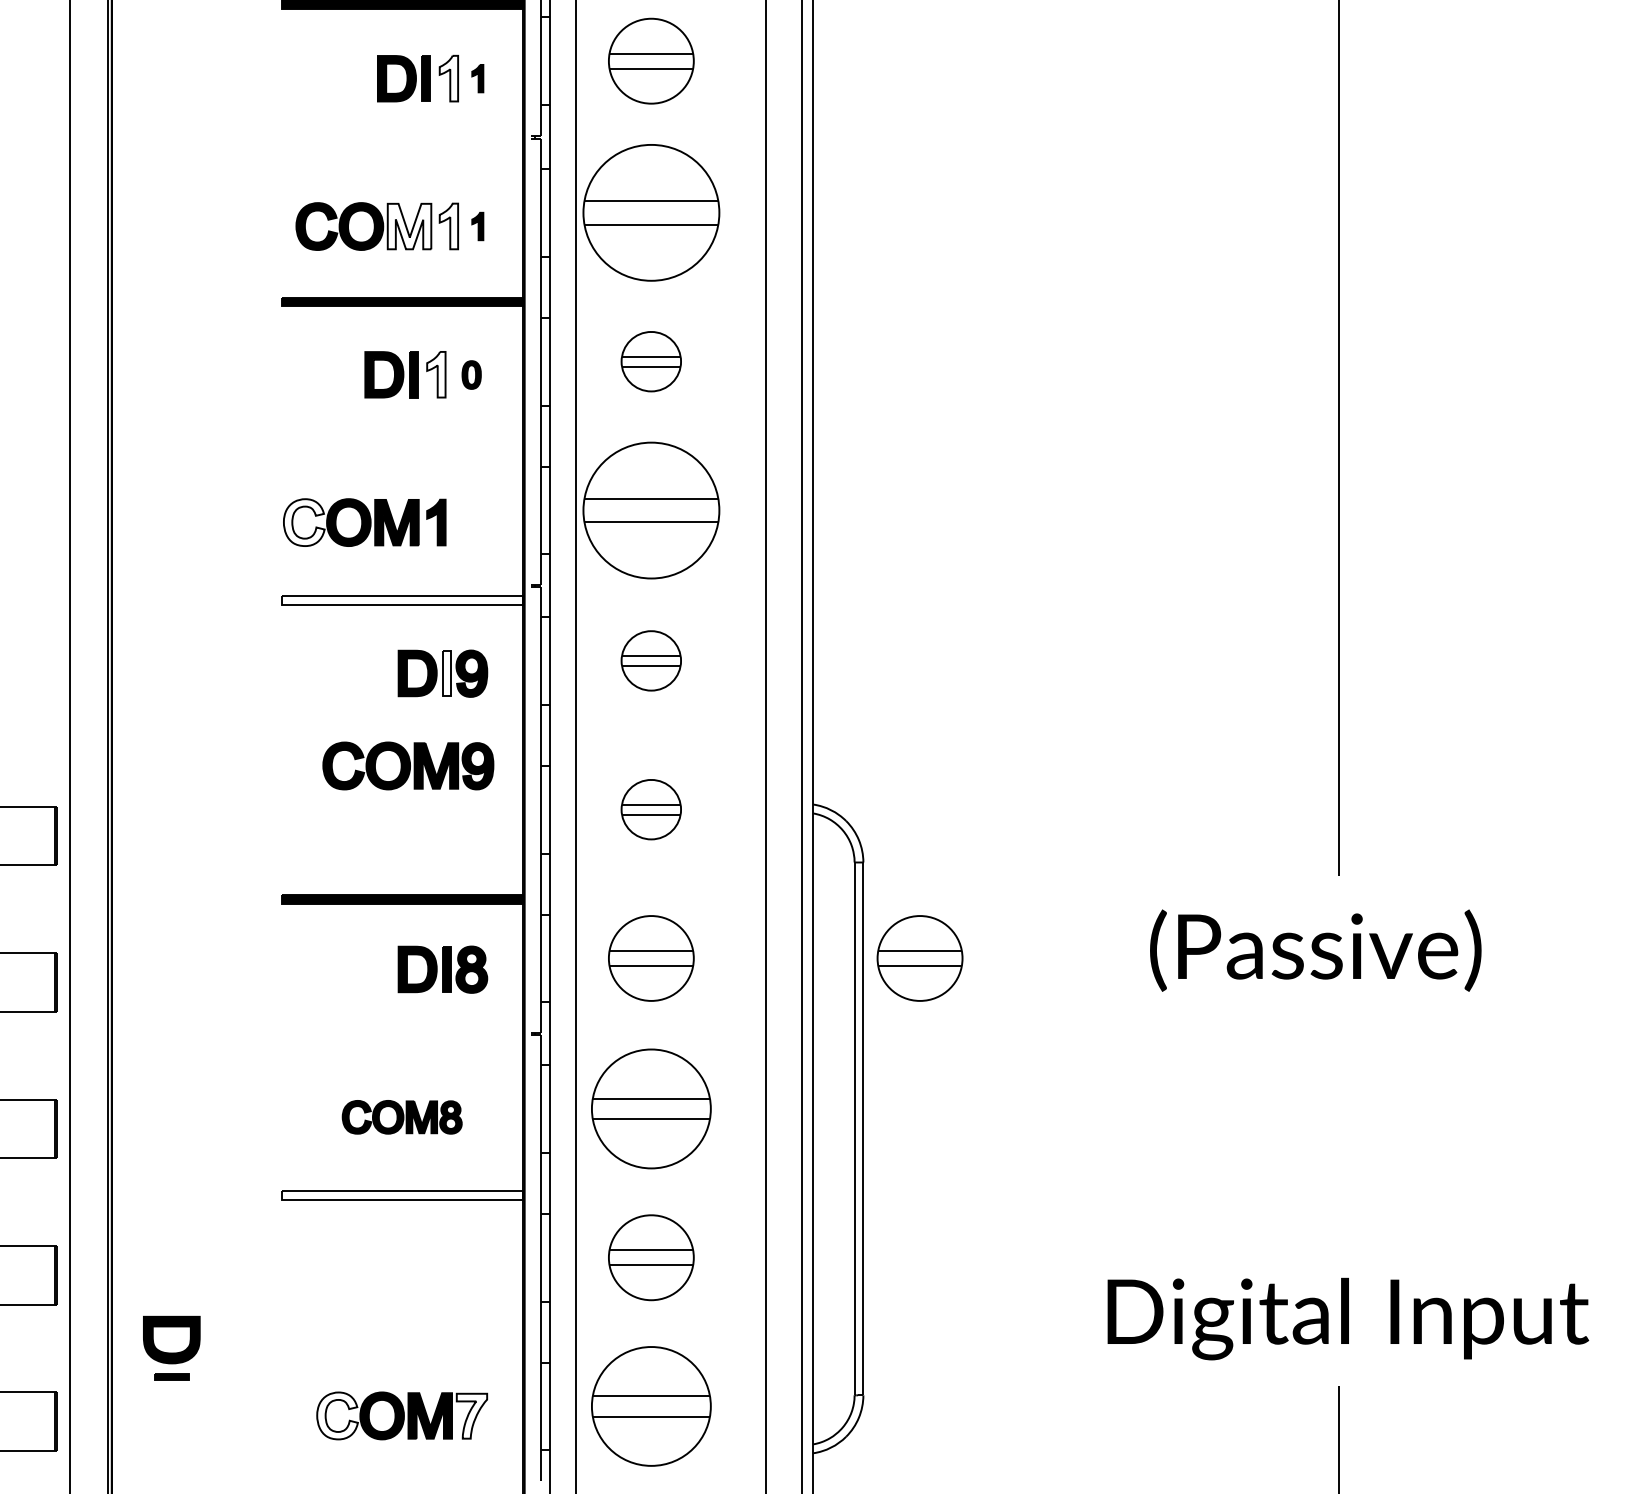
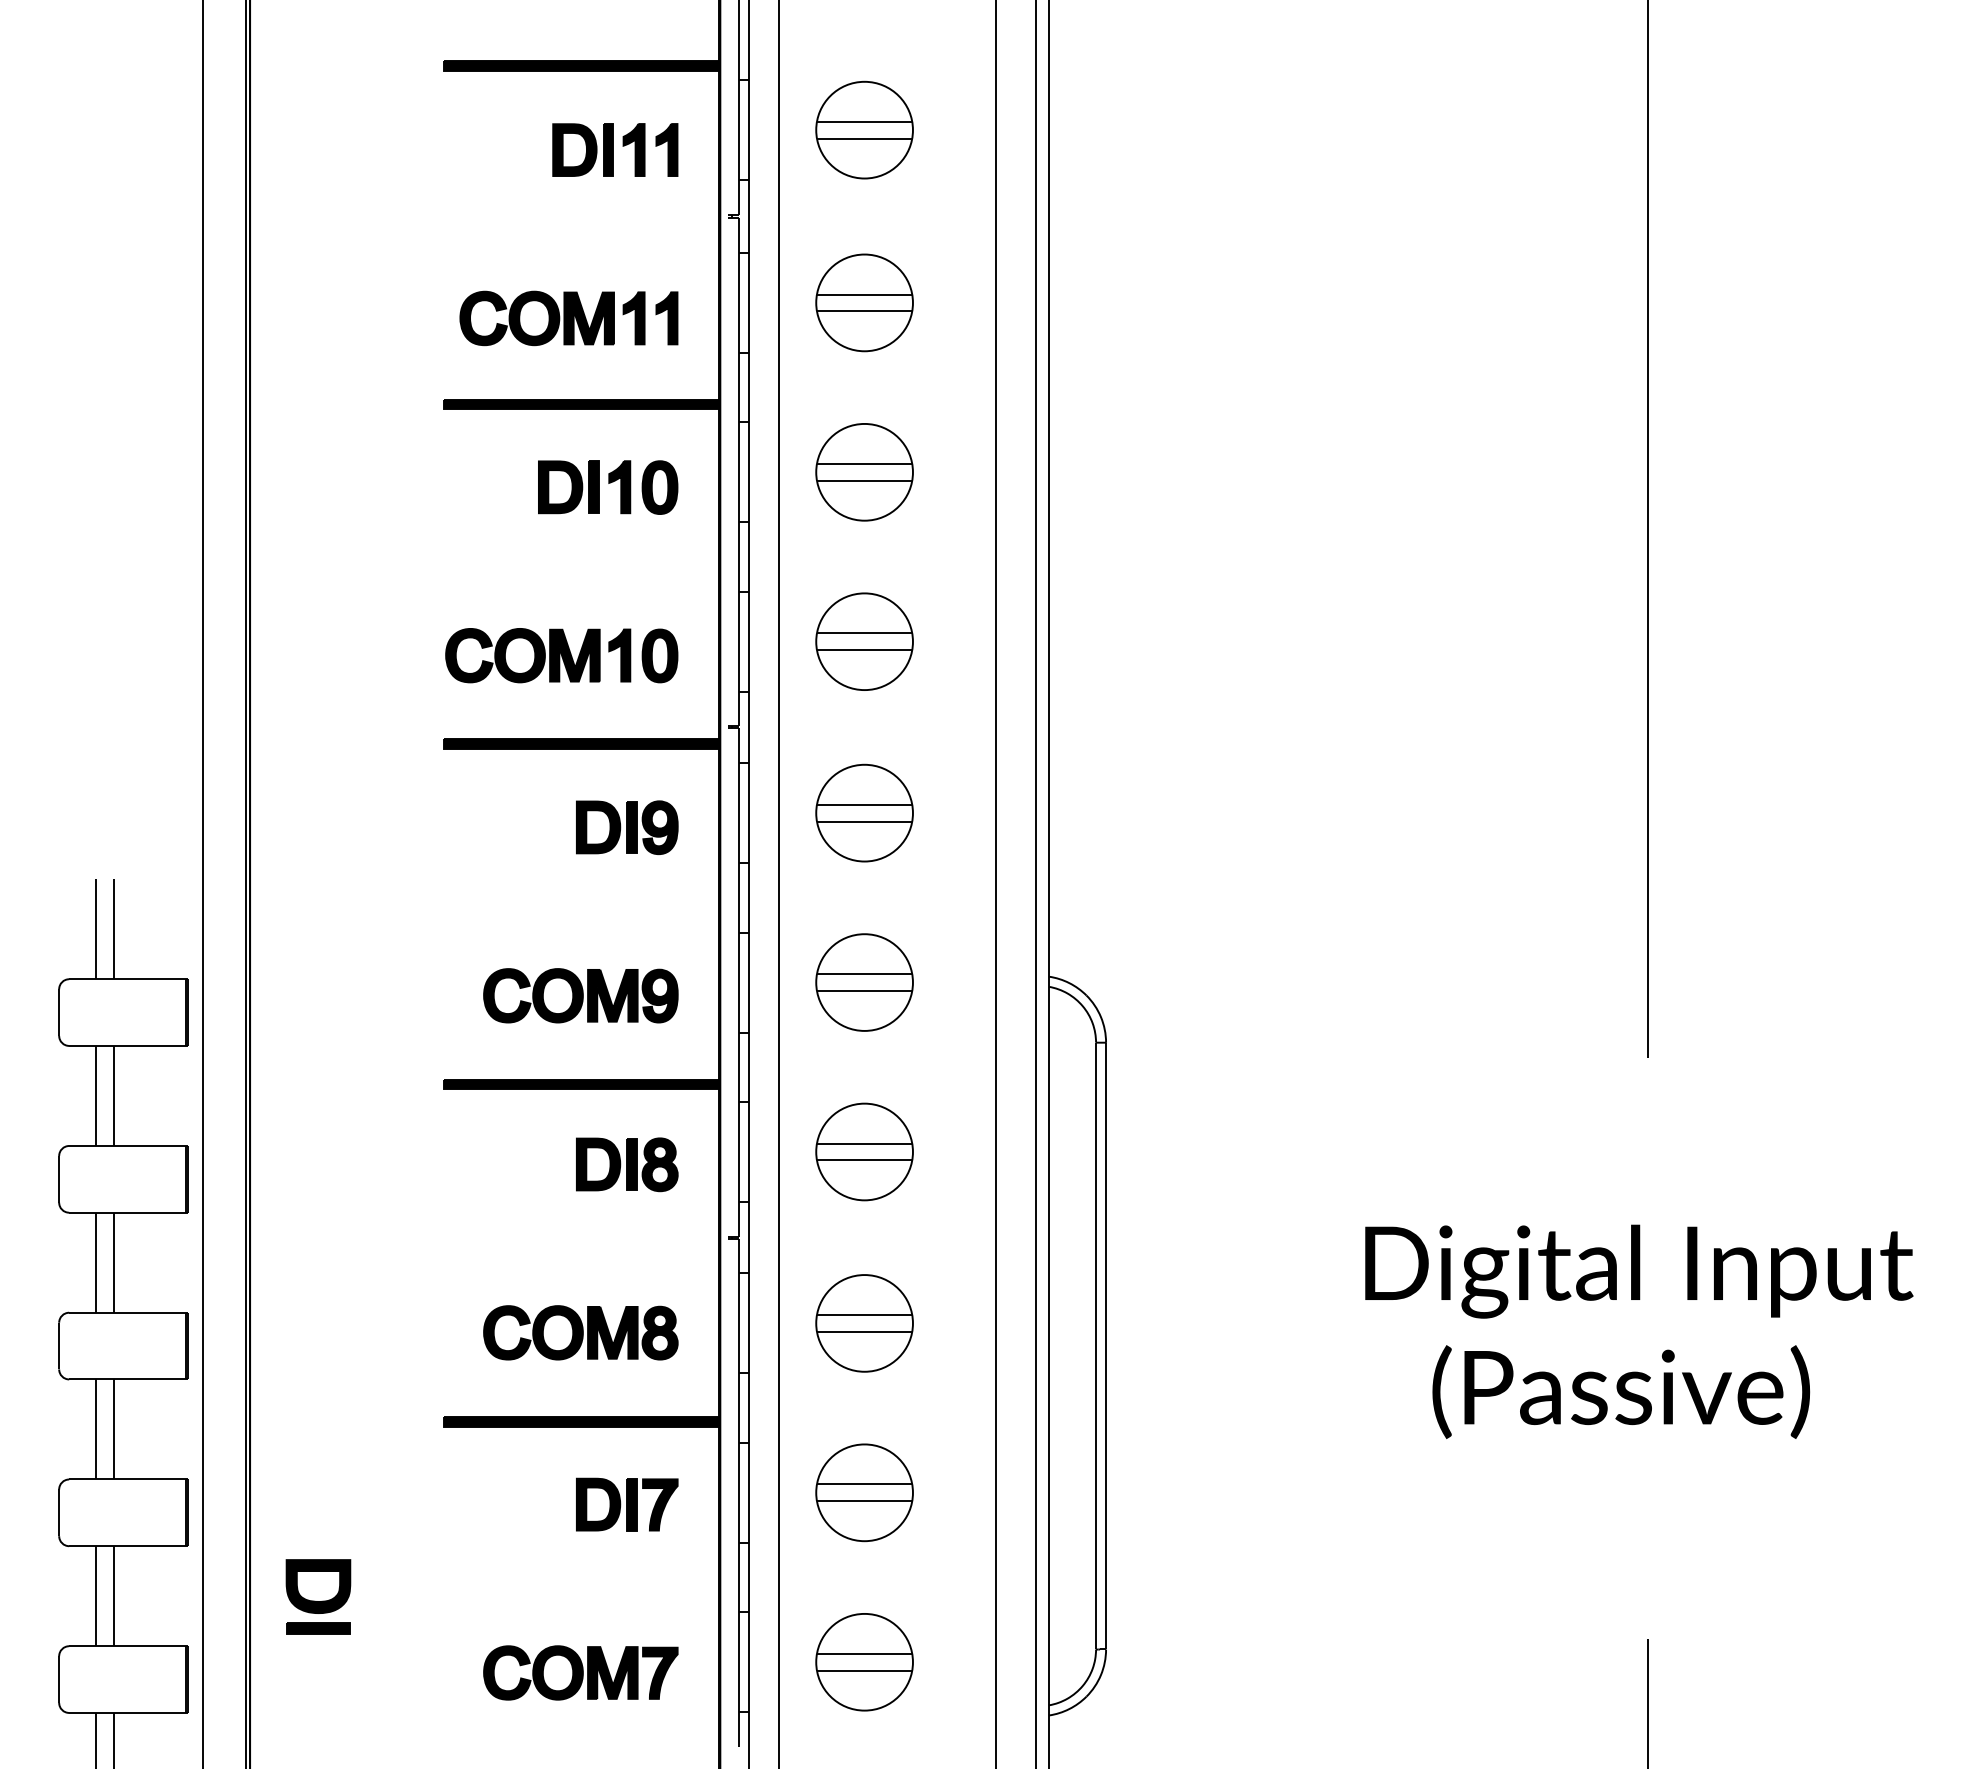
part: (477, 78) -> (666, 149), size x1.67
fill: (448, 79) -> (633, 150), added
part: (651, 212) -> (864, 302), size x0.62
fill: (409, 226) -> (589, 318), added
fill: (448, 226) -> (633, 318), added
part: (477, 226) -> (666, 318), size x1.67
part: (651, 361) -> (864, 472), size x1.43
fill: (436, 374) -> (619, 487), added
part: (471, 374) -> (659, 487), size x1.67
part: (651, 510) -> (864, 641), size x0.62
fill: (304, 522) -> (469, 655), added
part: (471, 522) -> (659, 655), added
fill: (402, 600) -> (581, 744), added
part: (651, 660) -> (864, 812), size x1.43
fill: (446, 673) -> (631, 827), added
part: (408, 765) -> (580, 995), moved
part: (651, 809) -> (864, 982), size x1.43
text: (1315, 950) -> (1621, 1391), moved
part: (919, 958) -> (1170, 1151), removed
part: (651, 1109) -> (864, 1323), size x0.71
part: (401, 1116) -> (580, 1332), size x1.43
fill: (402, 1195) -> (581, 1421), added
part: (443, 1268) -> (627, 1504), added
text: (1348, 1318) -> (1639, 1271), moved
part: (171, 1376) -> (318, 1628), size x1.67
part: (651, 1406) -> (864, 1662), size x0.71
fill: (337, 1415) -> (507, 1672), added
fill: (472, 1415) -> (660, 1672), added

